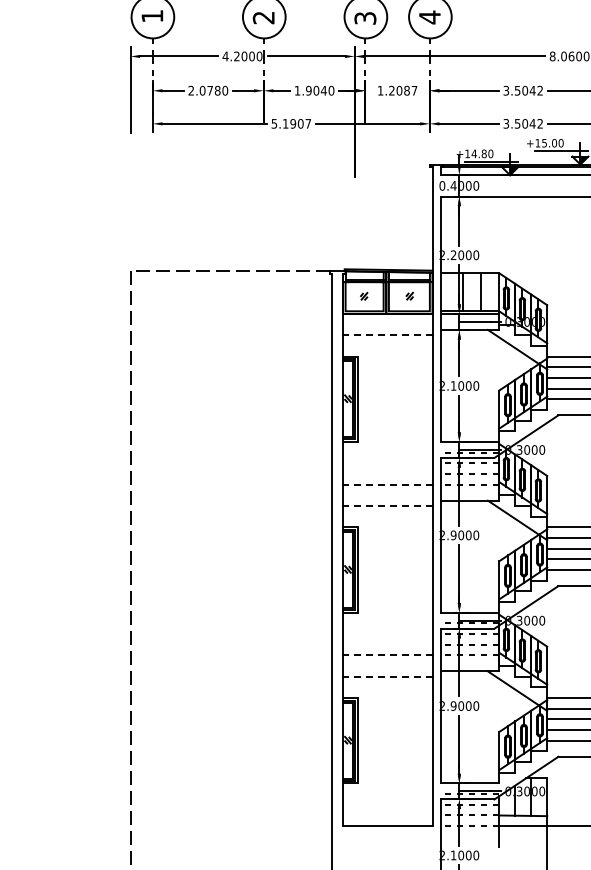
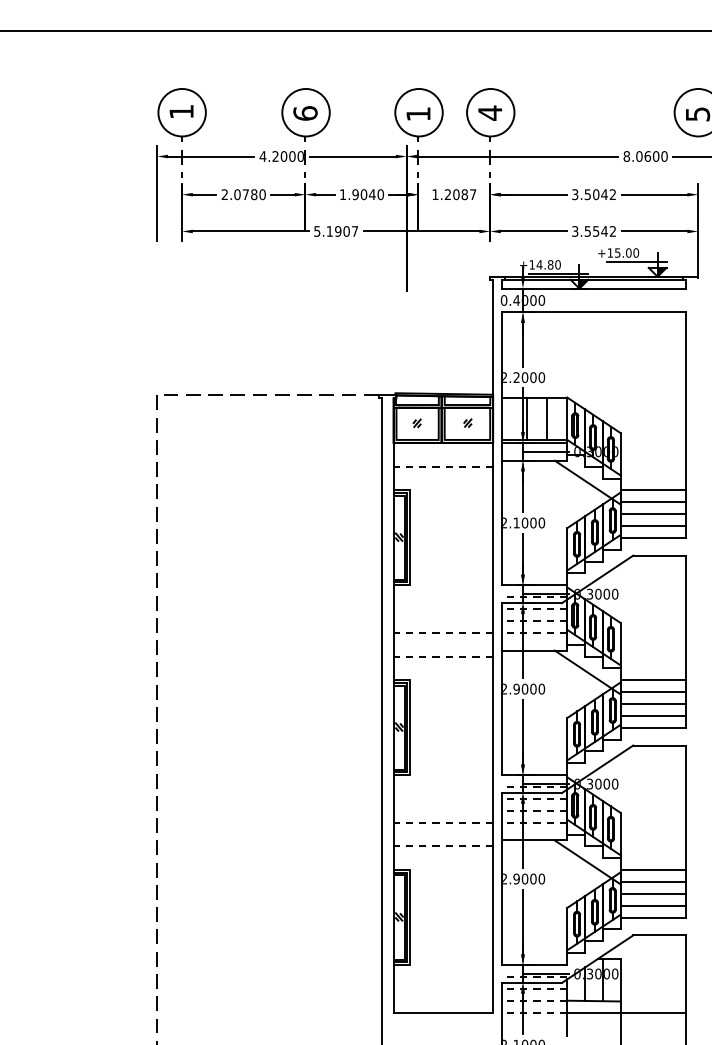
text: (263, 17) -> (305, 113), 2 -> 6
text: (365, 18) -> (418, 114), 3 -> 1
text: (525, 123) -> (596, 231), 3.5042 -> 3.5542

